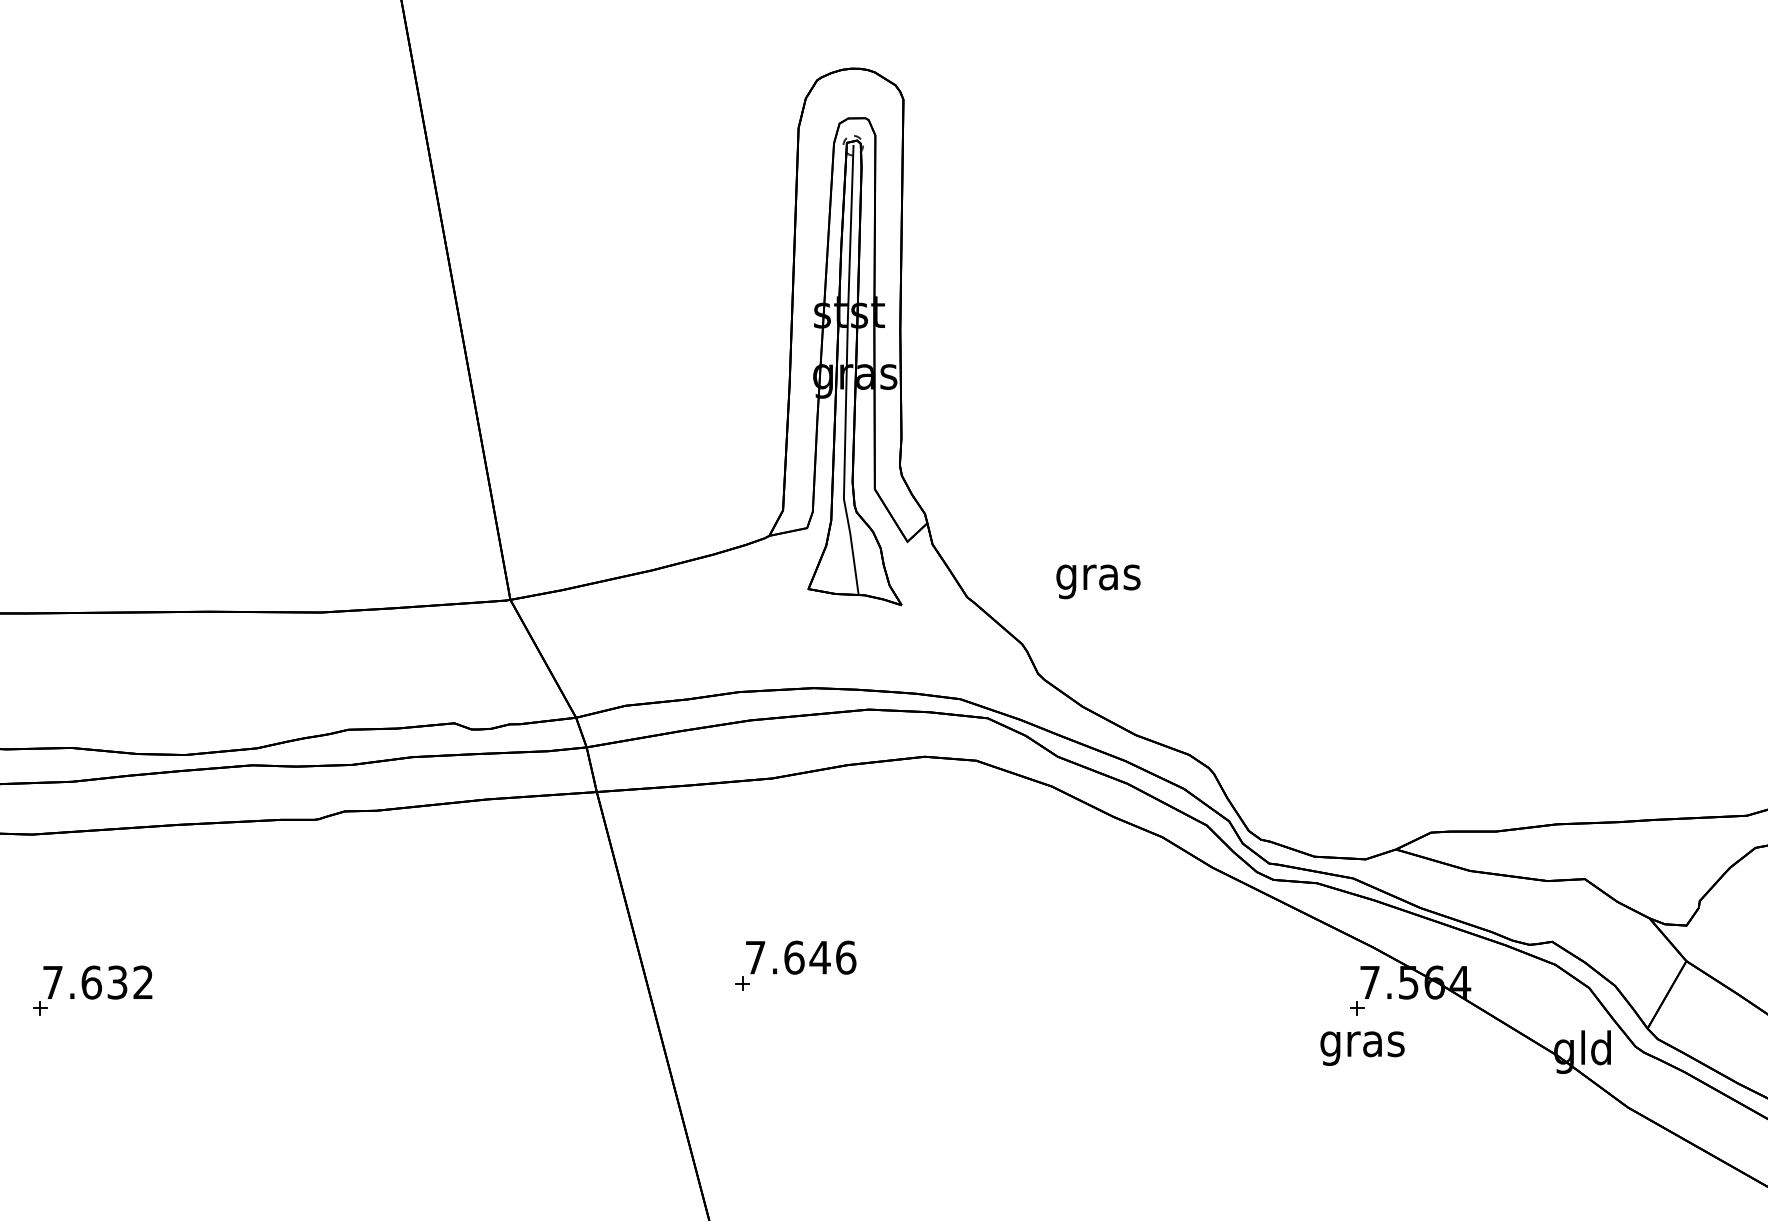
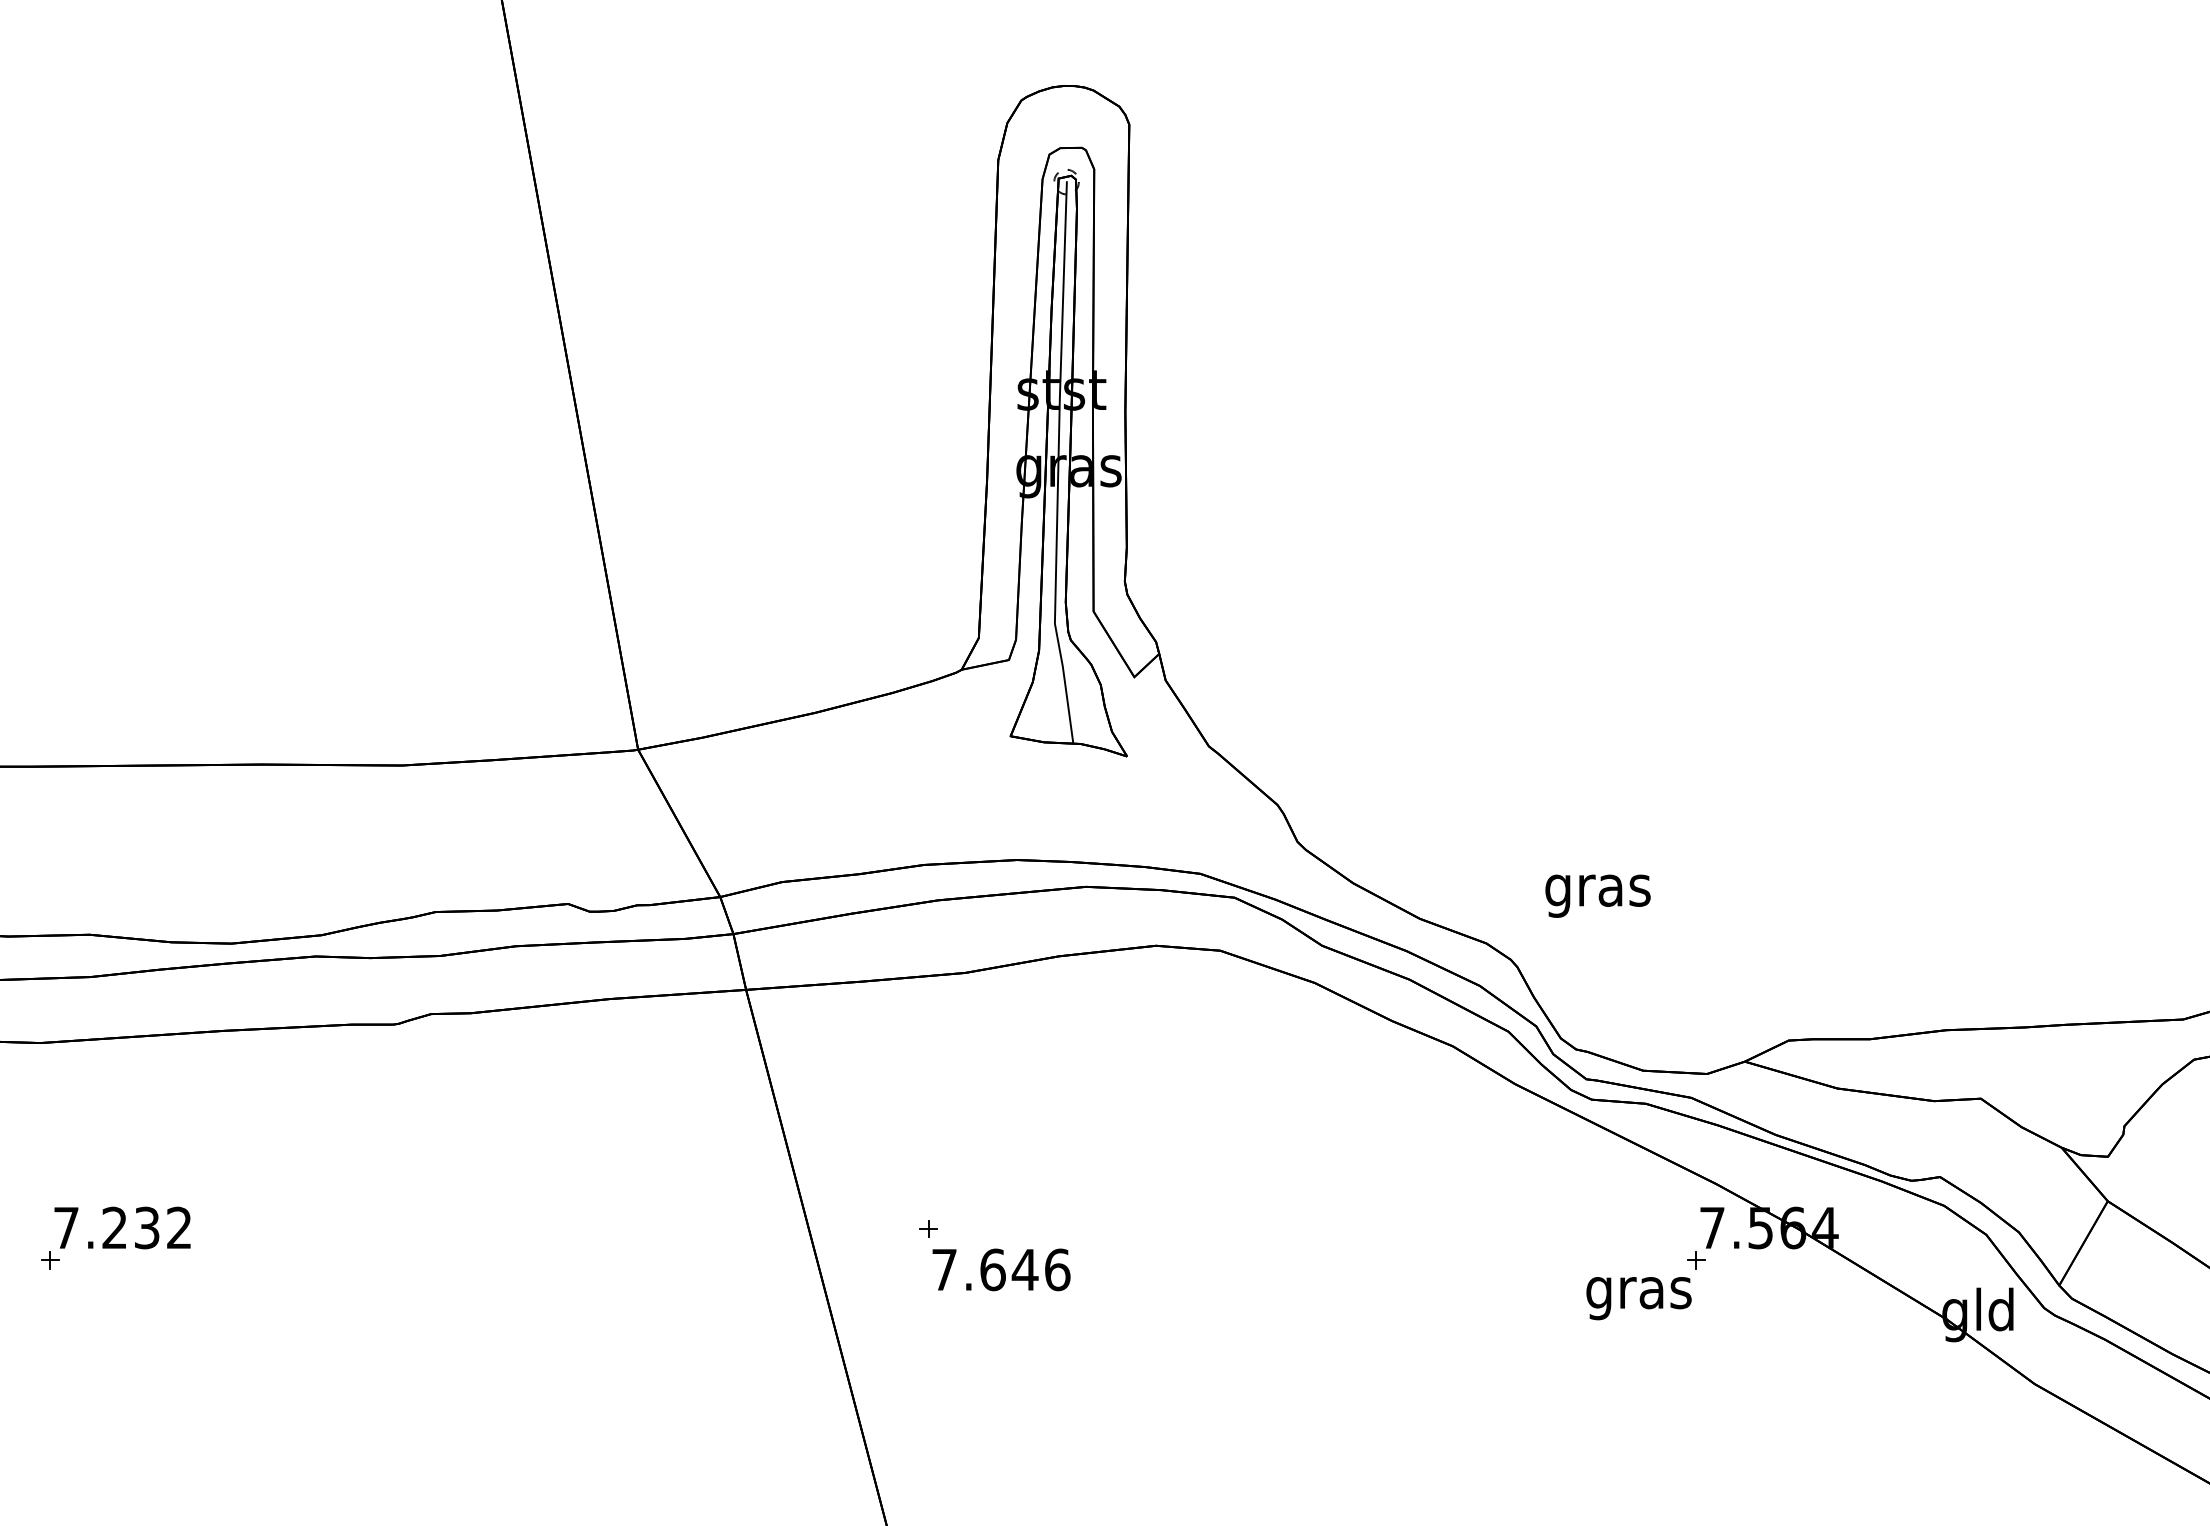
text: (1098, 581) -> (1597, 895), moved
text: (801, 957) -> (1001, 1269), moved
text: (91, 982) -> (114, 1227), 7.632 -> 7.232
text: (1362, 1048) -> (1638, 1298), moved

